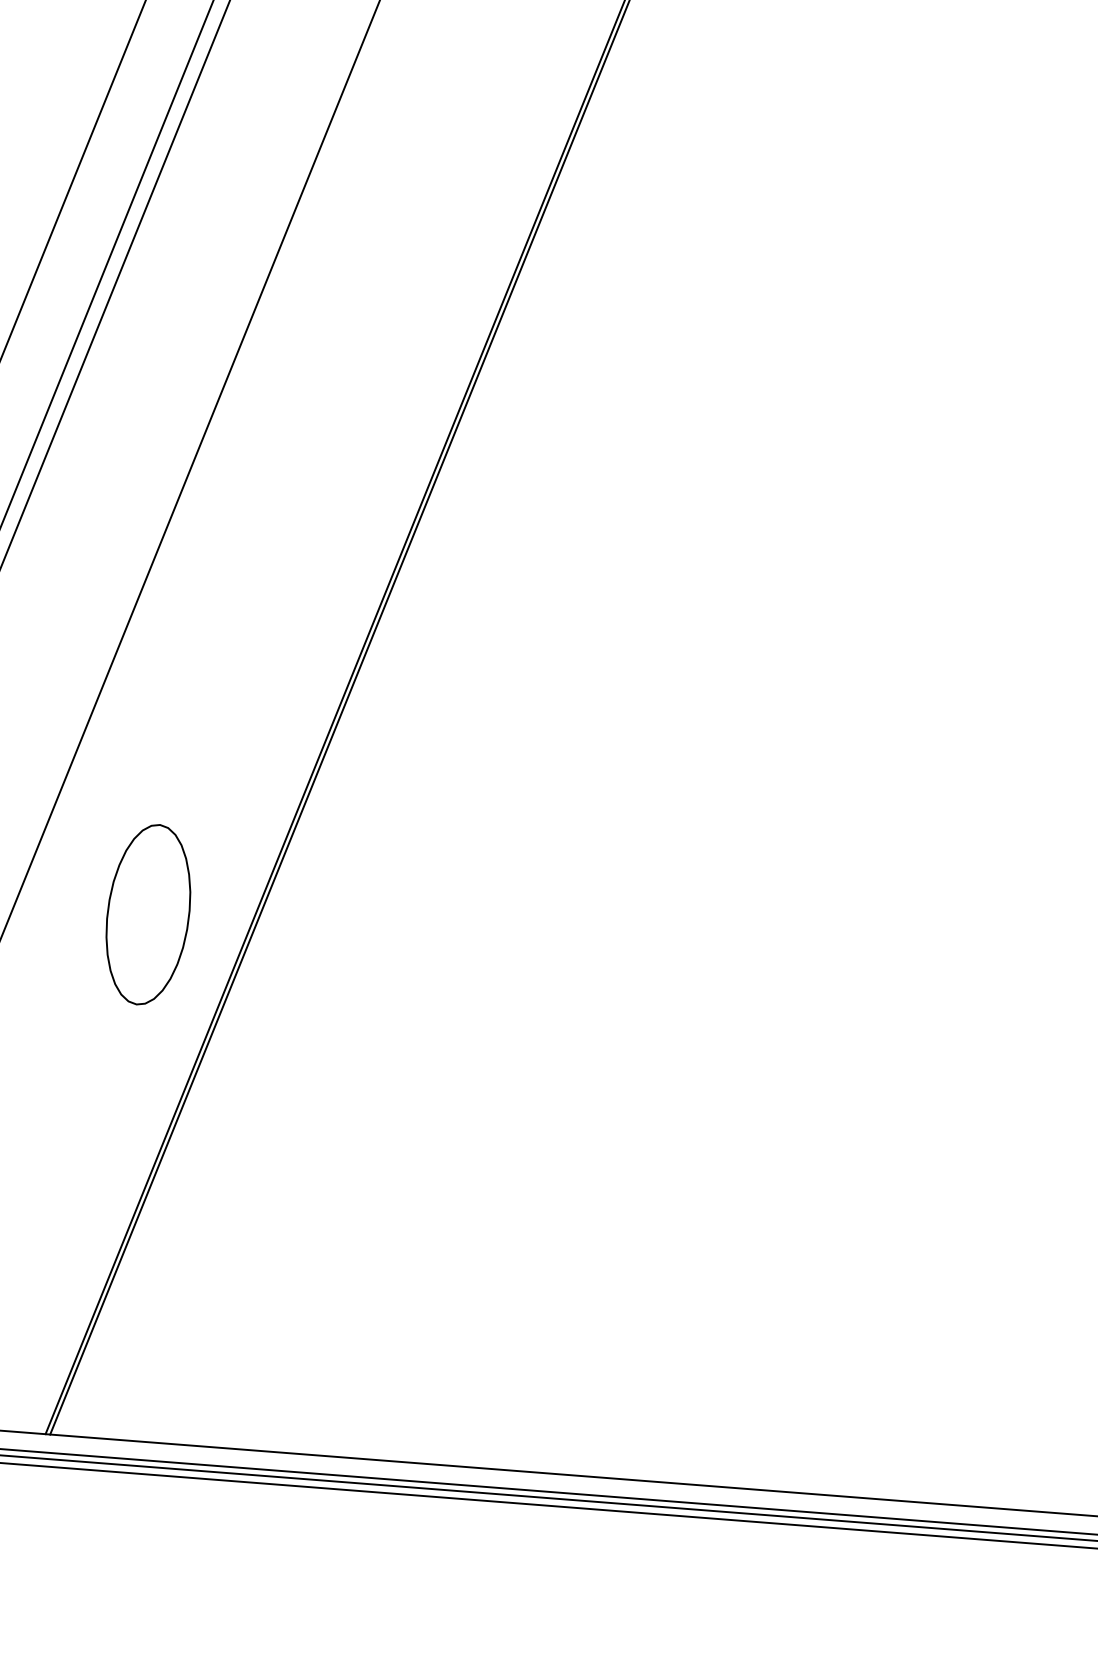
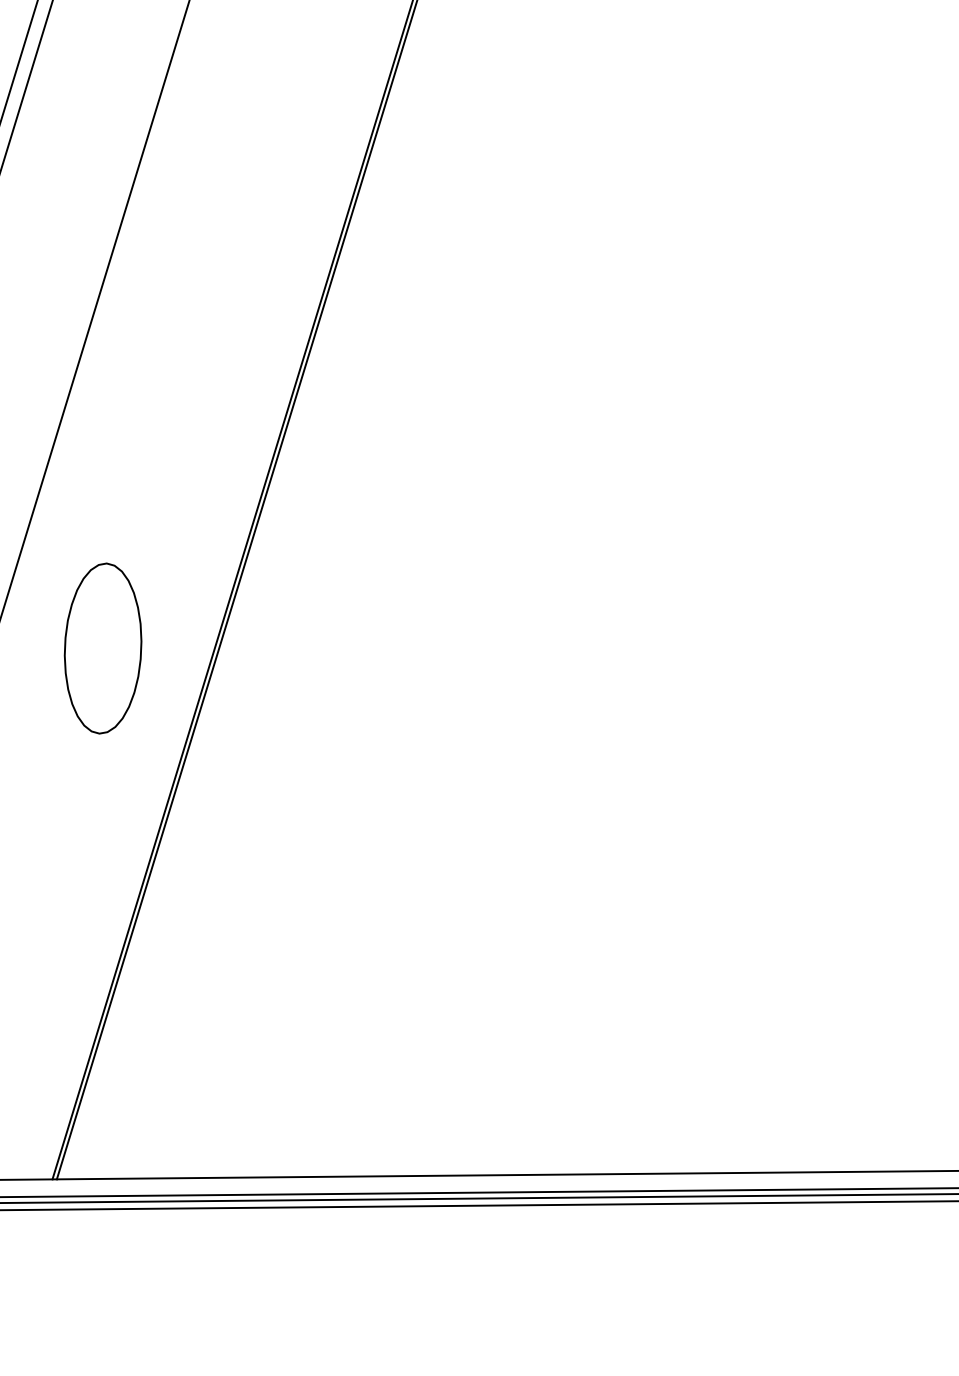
part: (148, 914) -> (103, 648), moved

